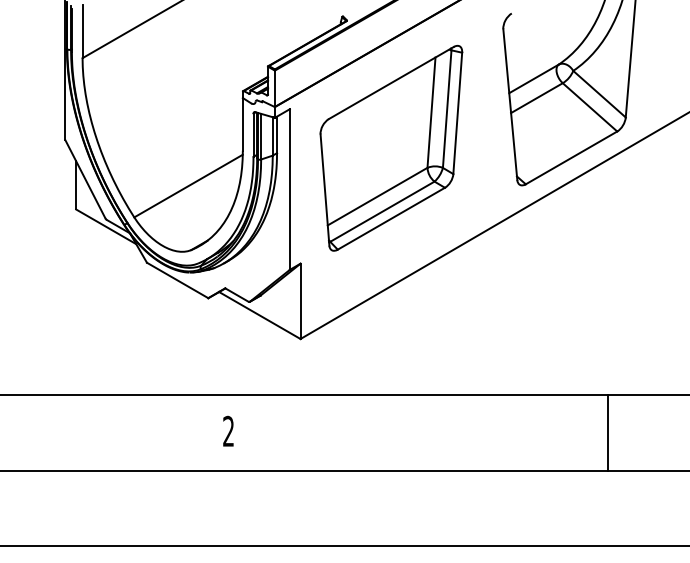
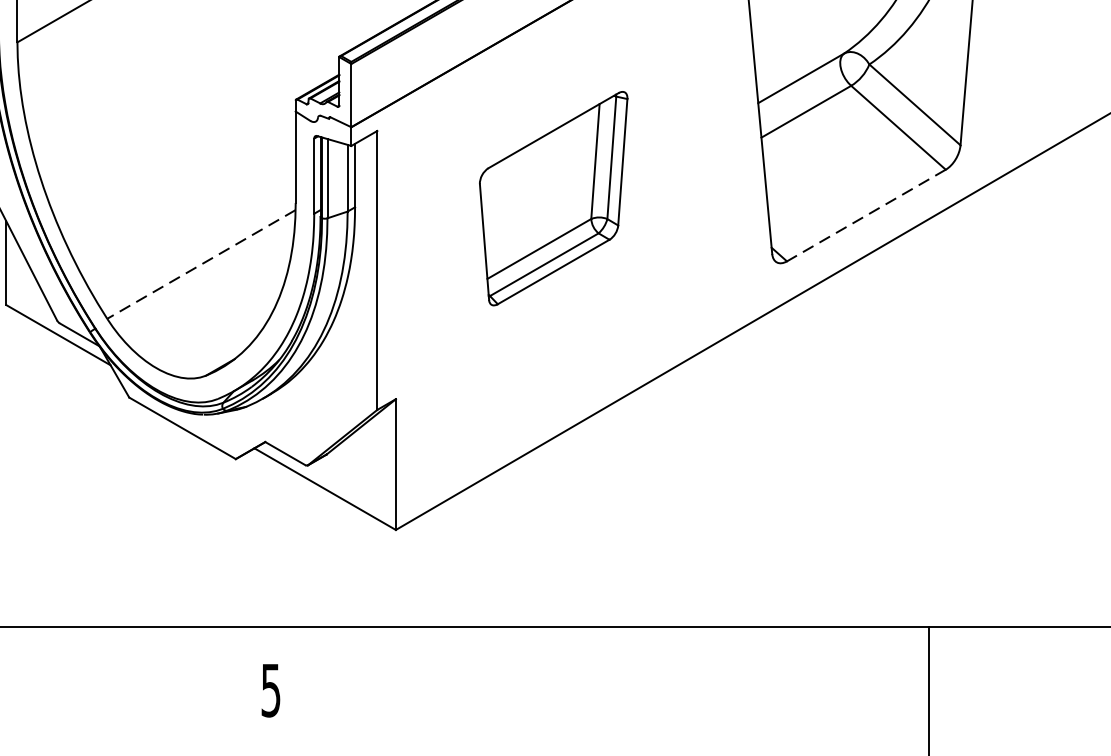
part: (391, 147) -> (553, 197), size x0.6
line: (571, 157) -> (866, 214), solid -> dashed
line: (188, 186) -> (201, 265), solid -> dashed
text: (228, 431) -> (270, 690), 2 -> 5

